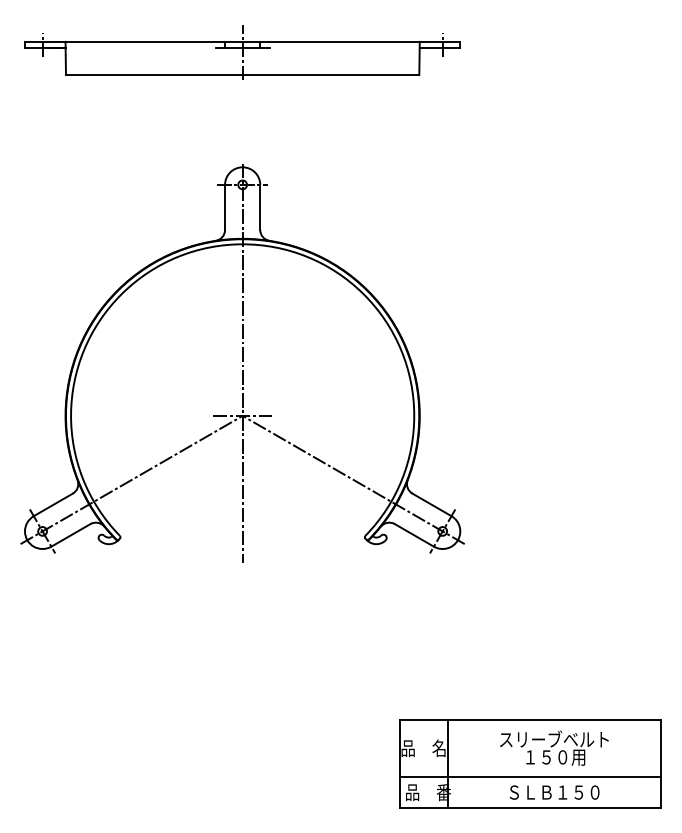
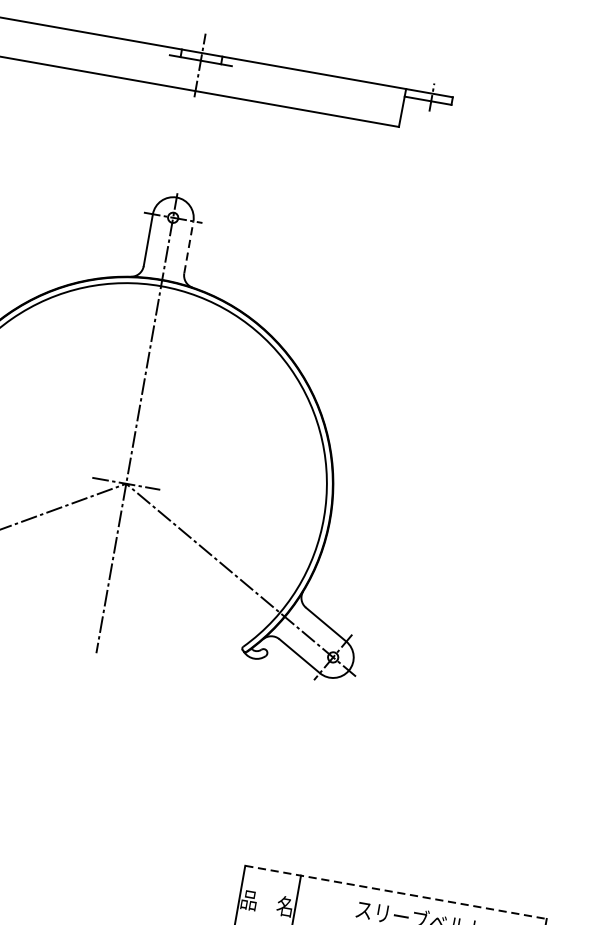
line: (260, 207) -> (189, 247), solid -> dashed
line: (530, 720) -> (395, 892), solid -> dashed

